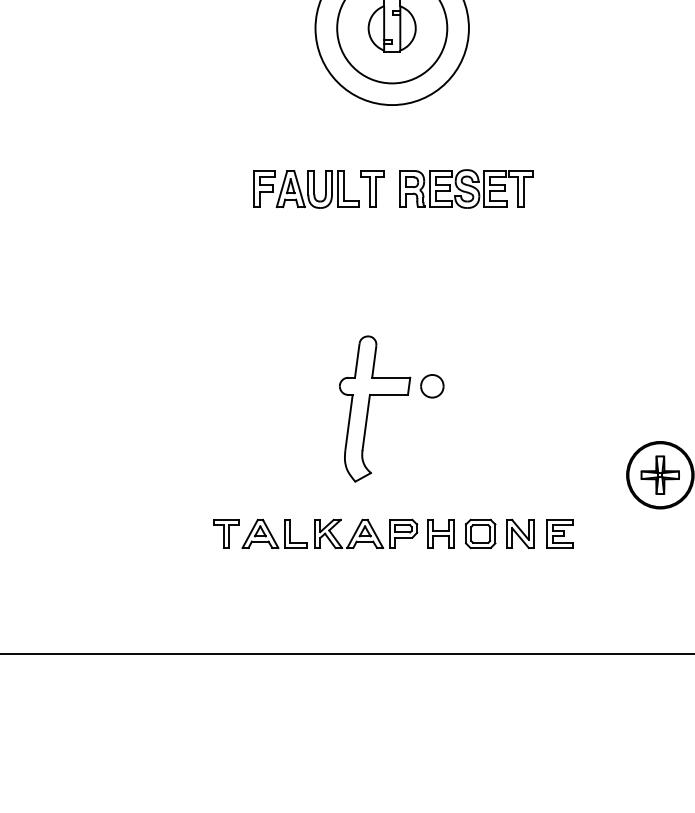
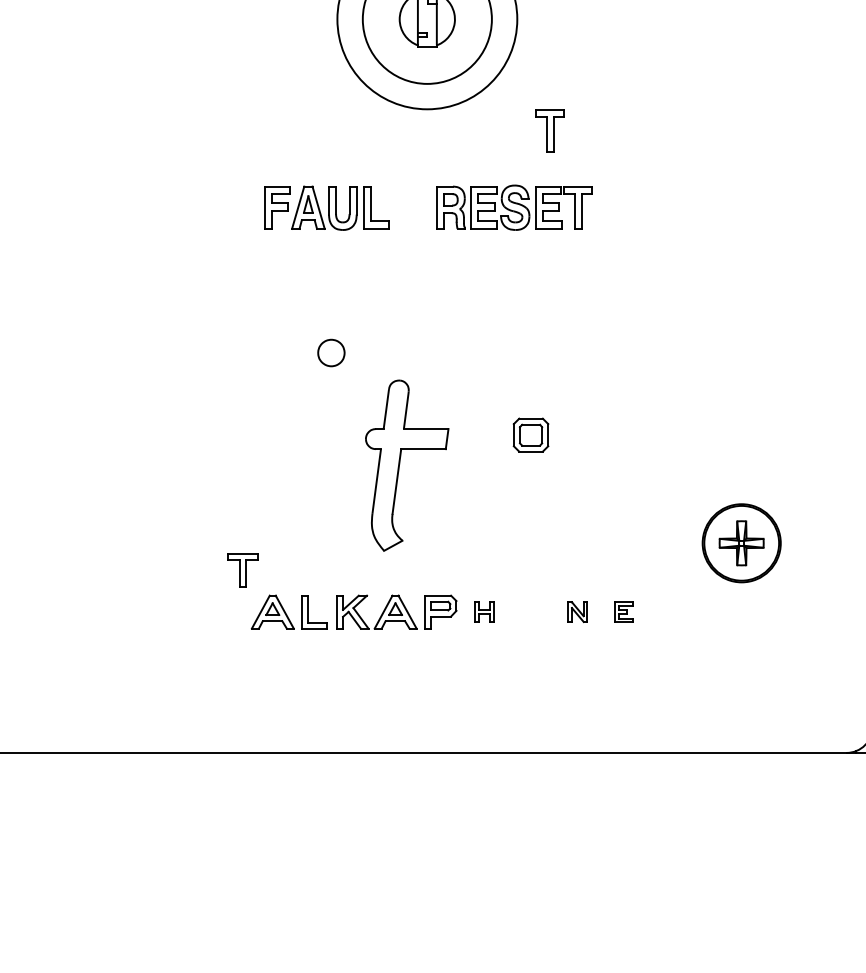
part: (371, 188) -> (549, 130), moved
part: (432, 385) -> (331, 352), moved
part: (480, 533) -> (530, 434), moved
part: (520, 533) -> (577, 611), size x0.6
part: (226, 534) -> (242, 570), moved
part: (440, 534) -> (484, 612), size x0.6
part: (559, 534) -> (623, 612), size x0.6

